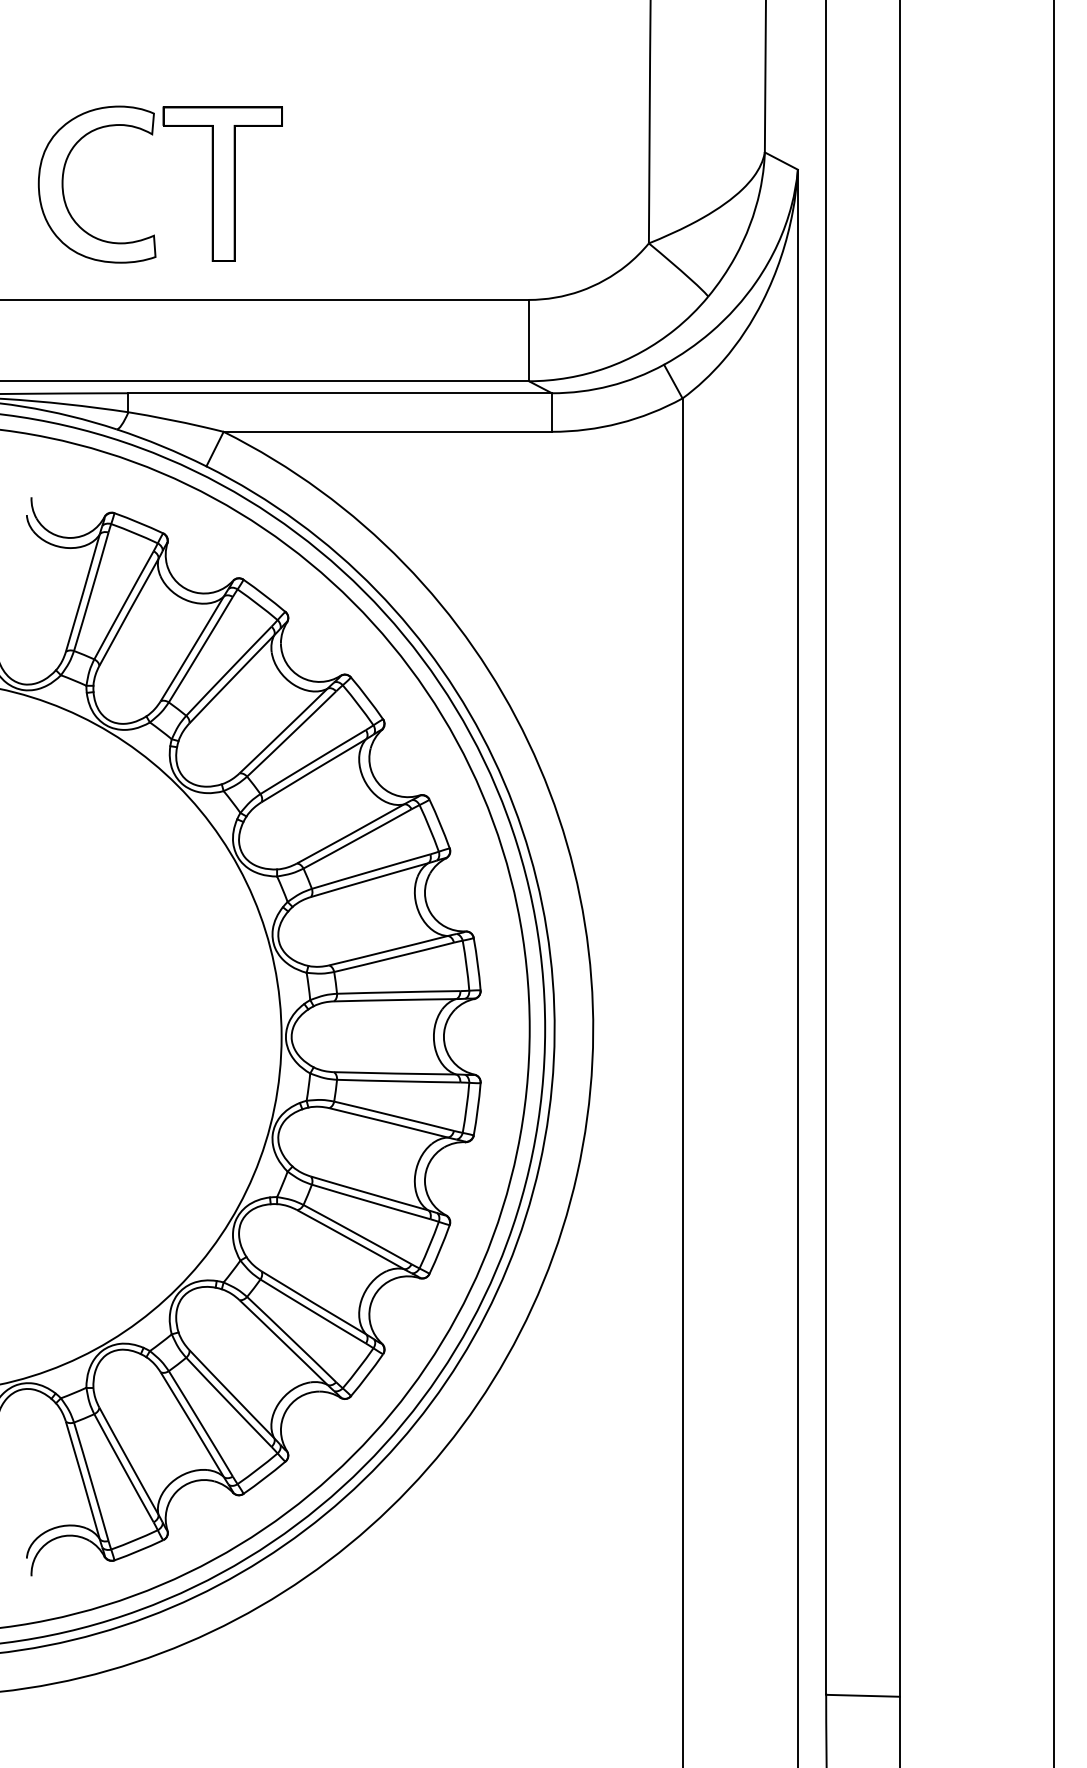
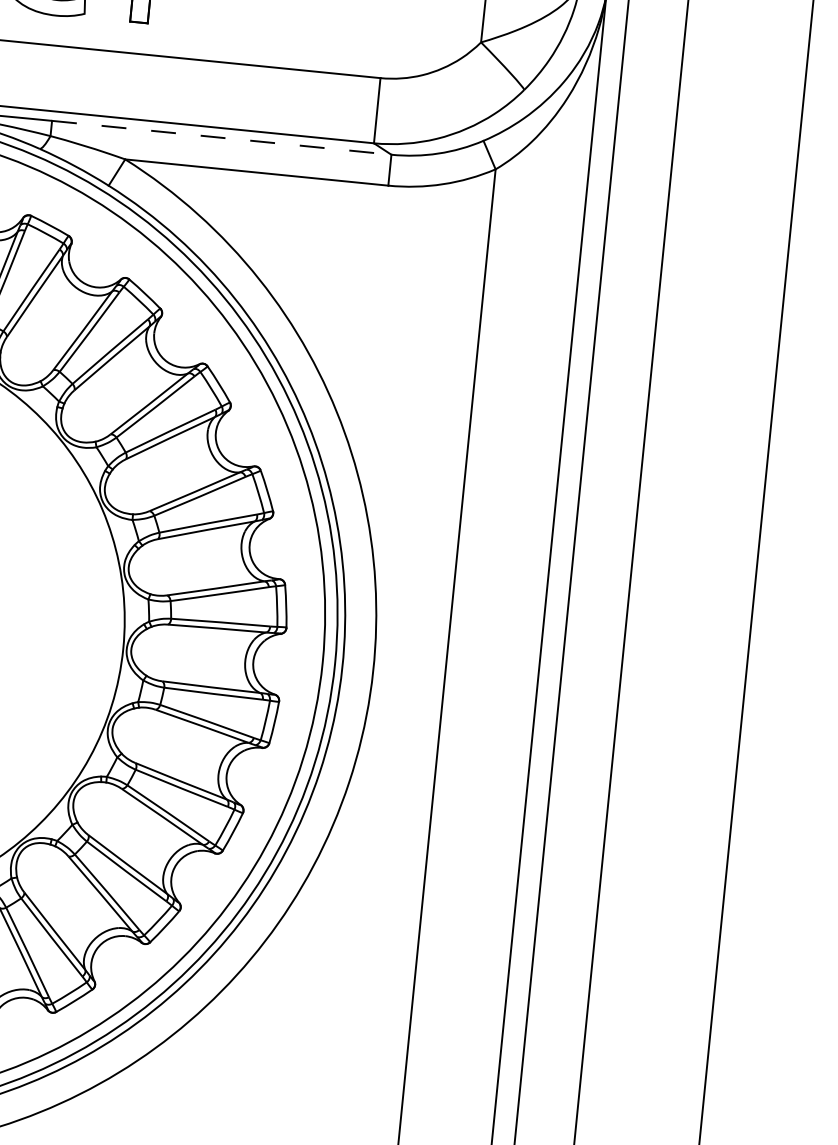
line: (340, 393) -> (221, 138), solid -> dashed

